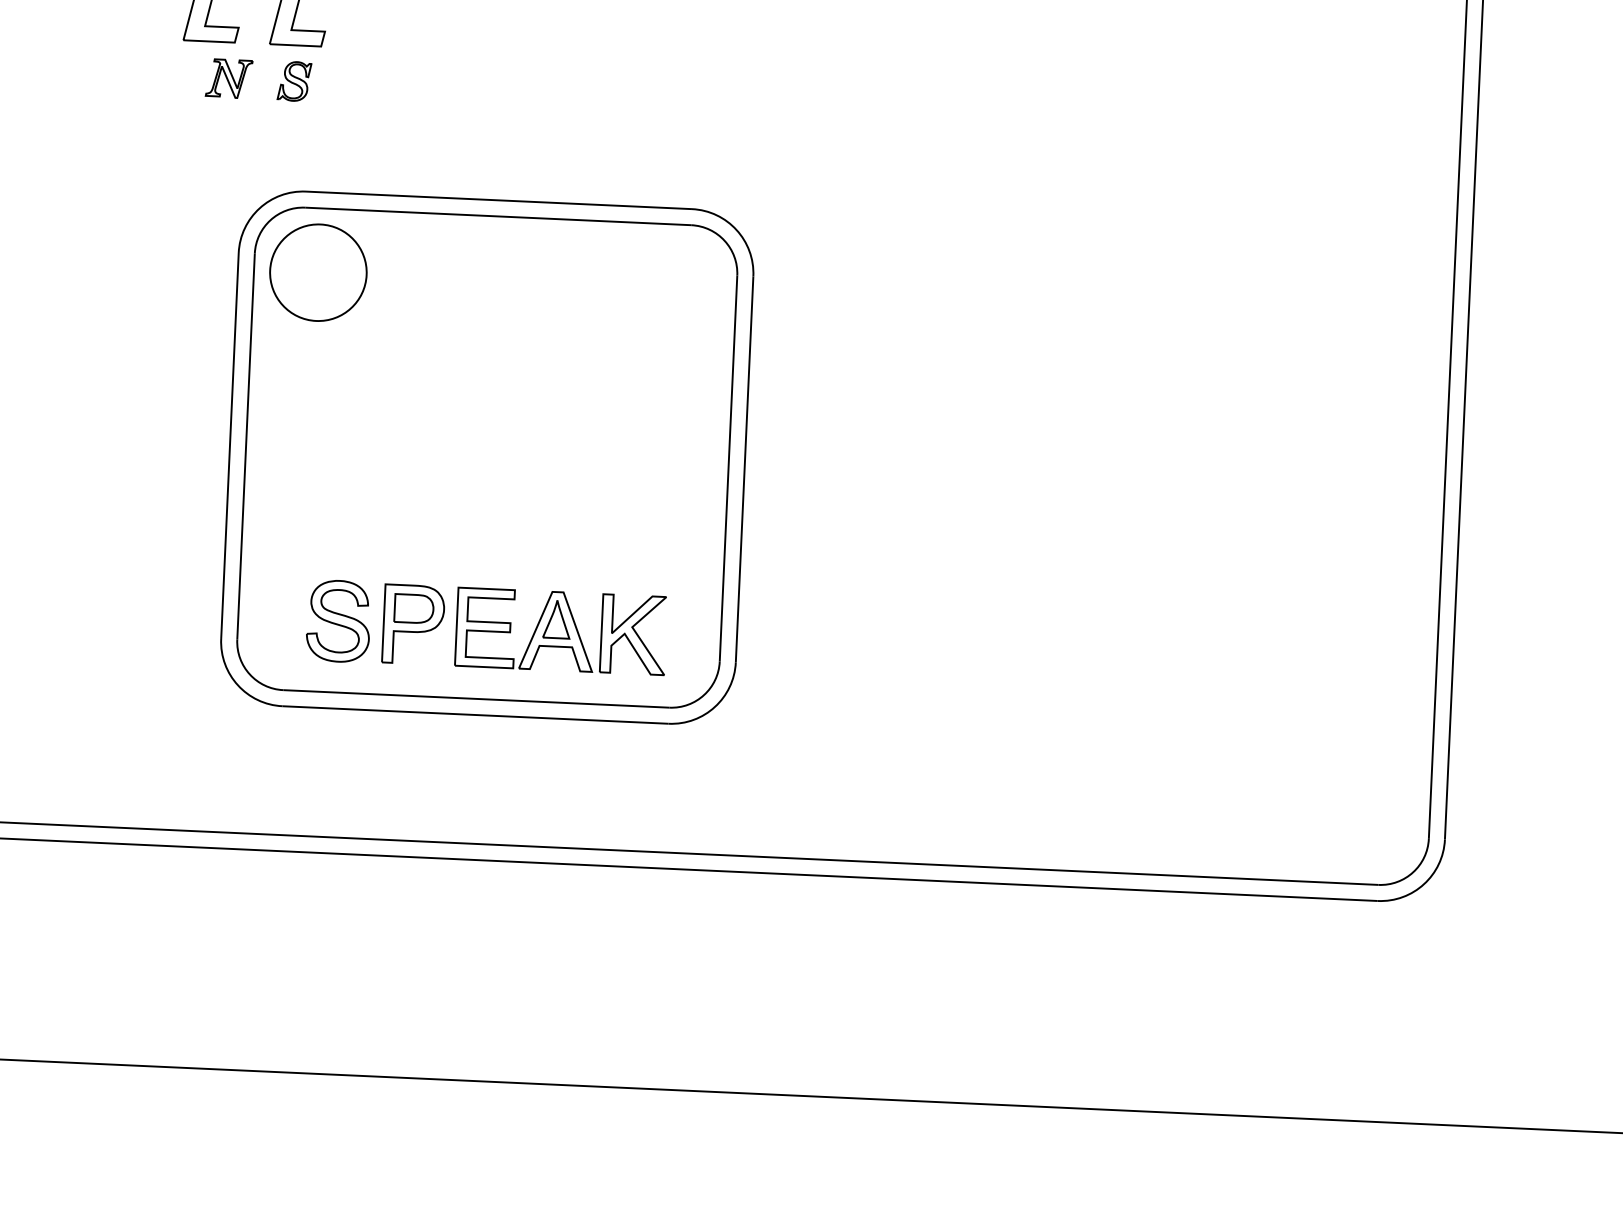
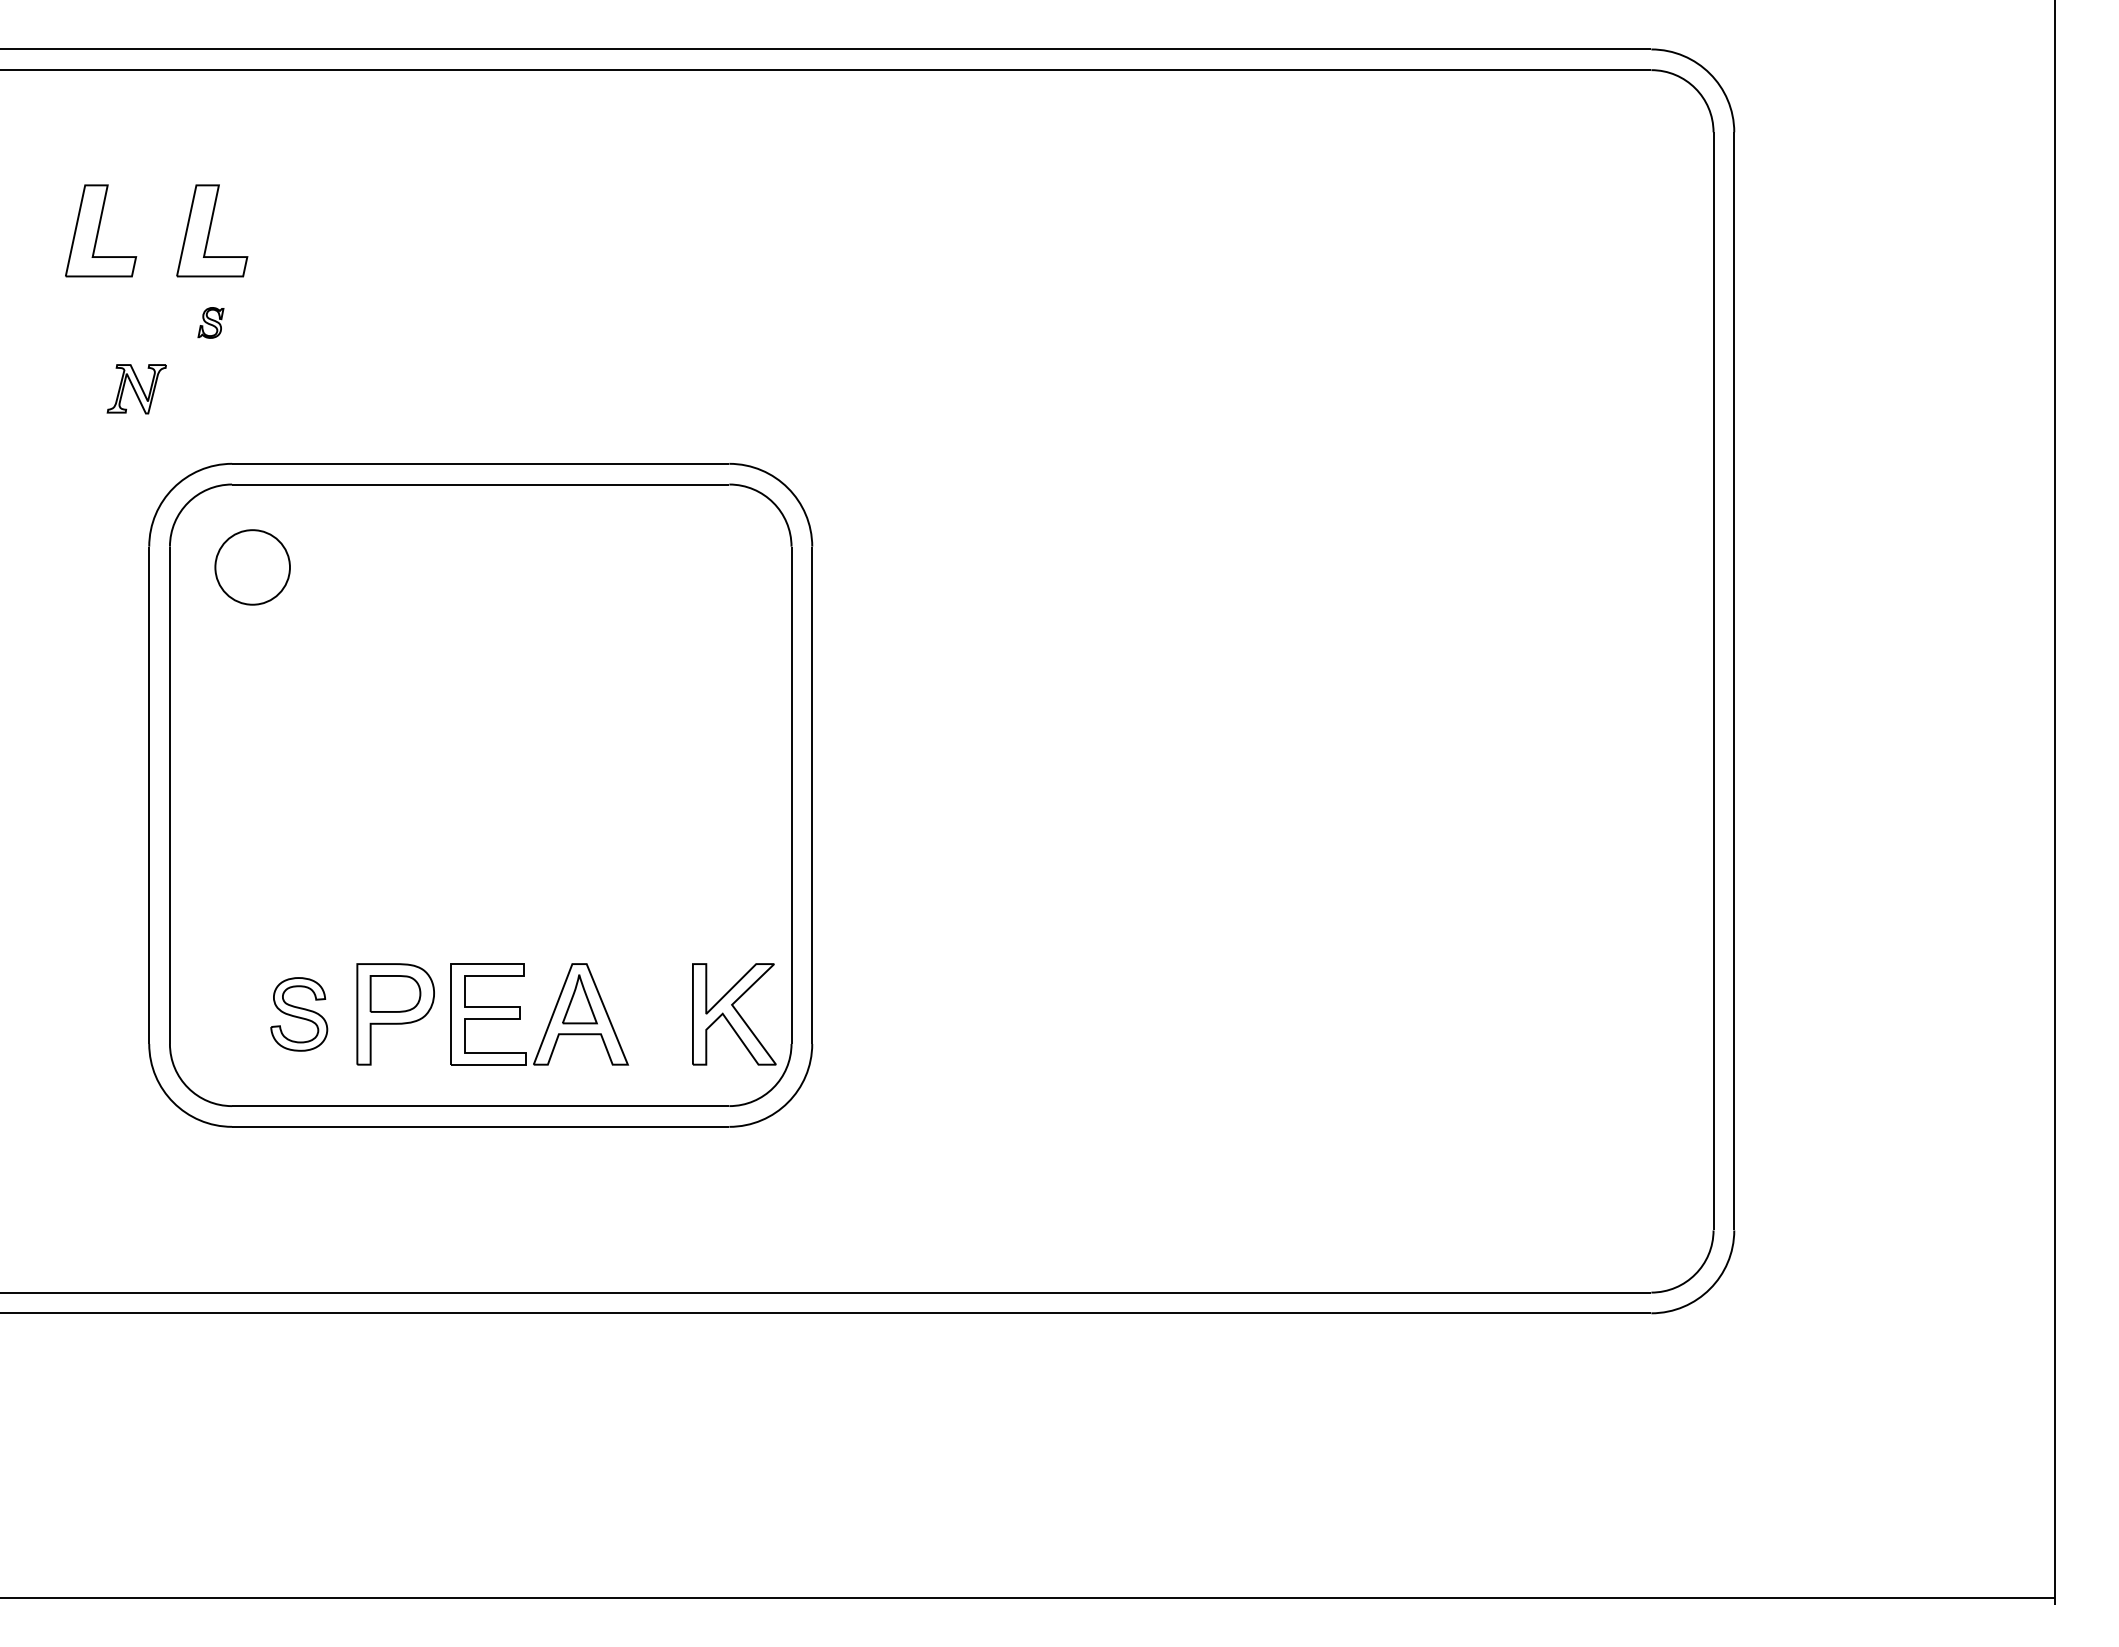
part: (228, 78) -> (136, 389), moved
part: (294, 81) -> (210, 322), size x0.6
part: (318, 272) -> (252, 567), size x0.6
part: (338, 621) -> (299, 1014), size x0.7
part: (633, 634) -> (734, 1014), moved

